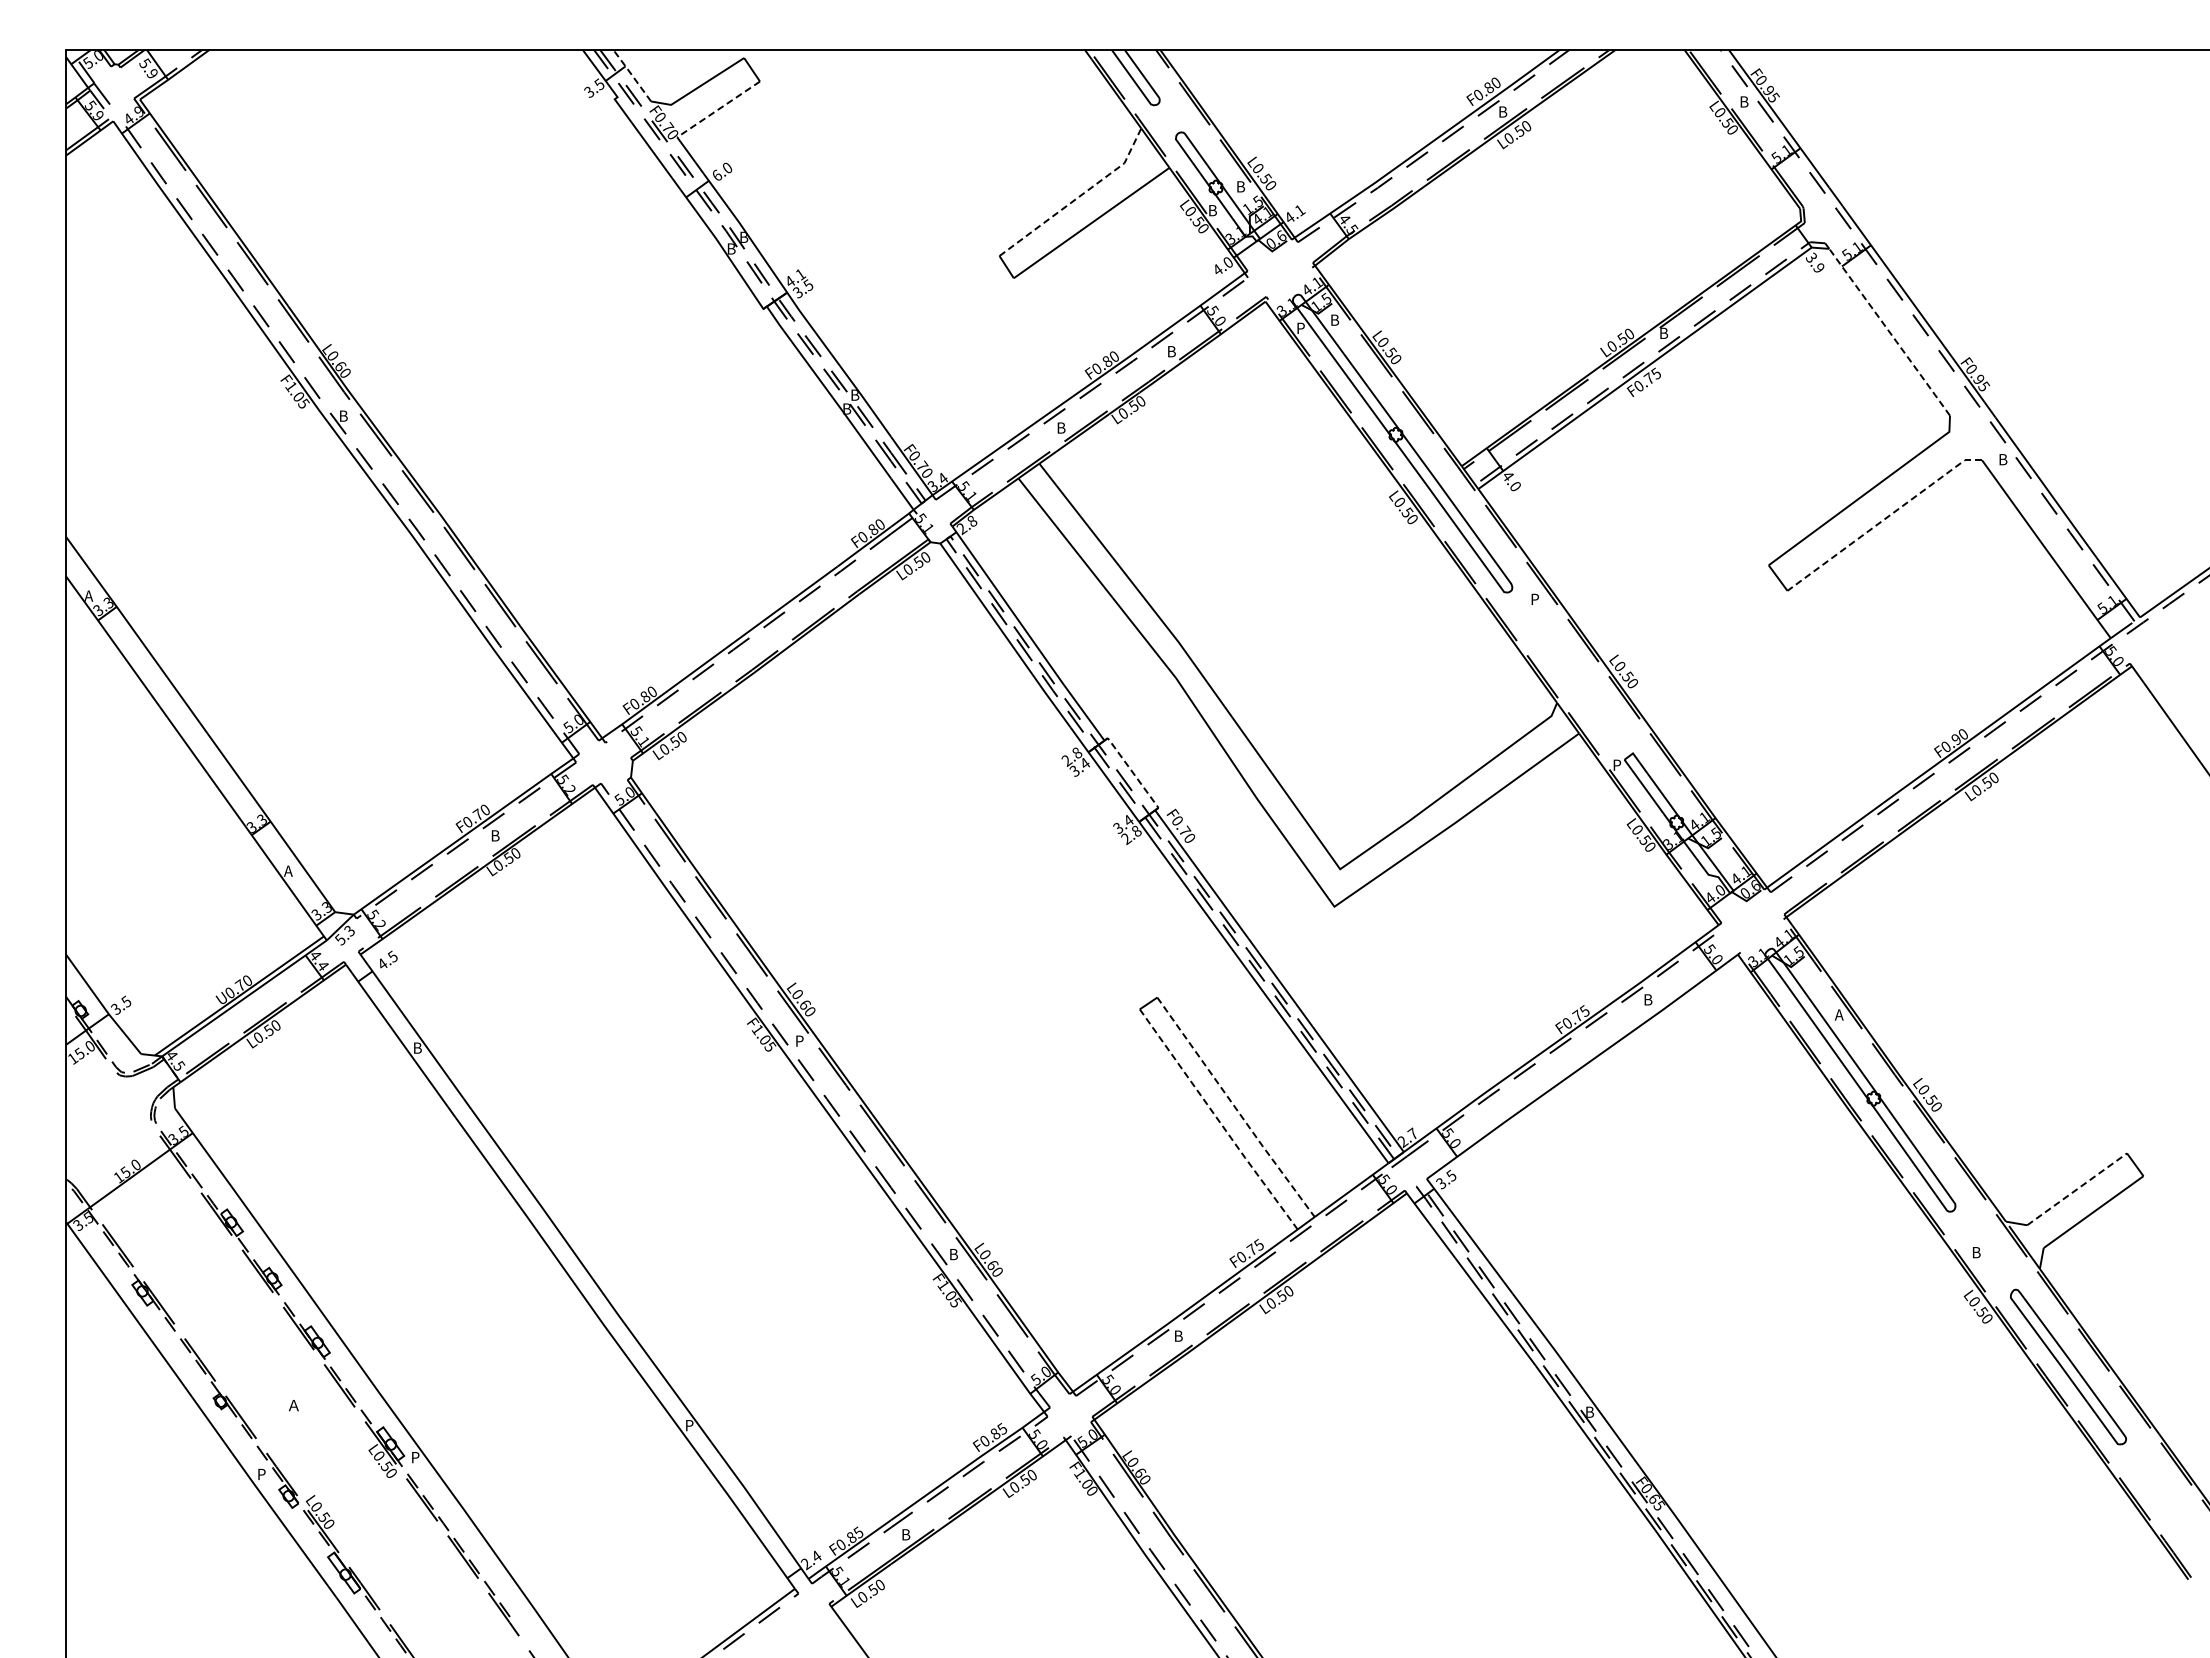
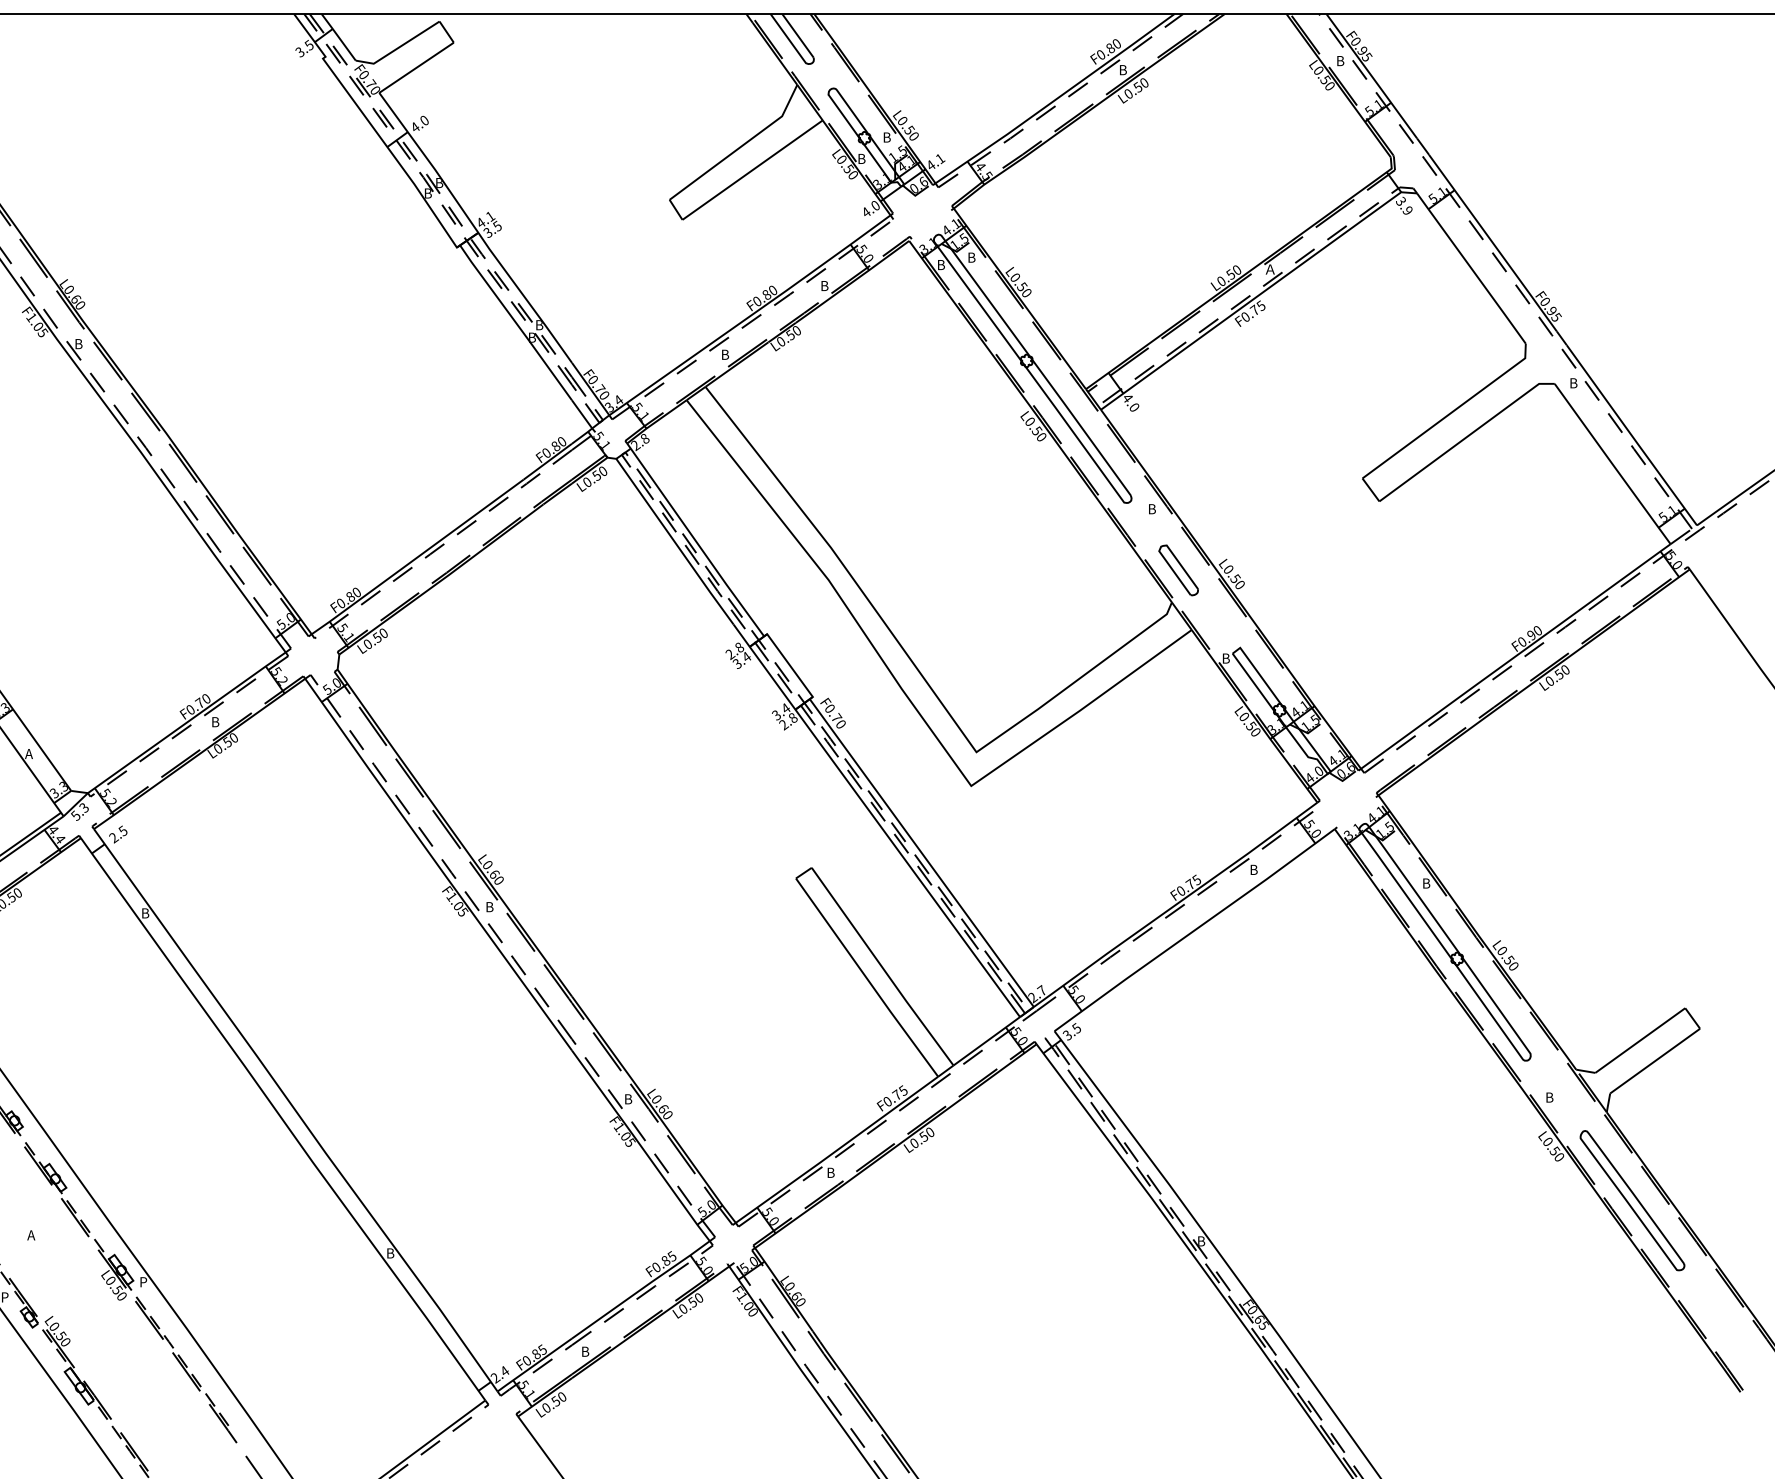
line: (631, 75) -> (338, 37), dashed -> solid
line: (718, 109) -> (416, 67), dashed -> solid
text: (717, 174) -> (415, 126), 6.0 -> 4.0
line: (1078, 197) -> (740, 147), dashed -> solid
text: (1302, 329) -> (942, 266), P -> B
text: (1665, 332) -> (1269, 268), B -> Ａ
line: (1889, 332) -> (1471, 268), dashed -> solid
line: (1883, 519) -> (1465, 437), dashed -> solid
text: (1536, 600) -> (1153, 510), P -> B
part: (1564, 666) -> (1178, 569), added
text: (1618, 766) -> (1227, 659), P -> B
line: (1132, 772) -> (789, 665), dashed -> solid
text: (382, 964) -> (113, 838), 4.5 -> 2.5
text: (1838, 1014) -> (1425, 883), A -> B
text: (800, 1042) -> (490, 908), P -> B
line: (1235, 1108) -> (882, 967), dashed -> solid
line: (1219, 1121) -> (867, 979), dashed -> solid
line: (2077, 1189) -> (1640, 1040), dashed -> solid
text: (292, 1405) -> (32, 1235), Ａ -> A
text: (690, 1426) -> (391, 1254), P -> B

